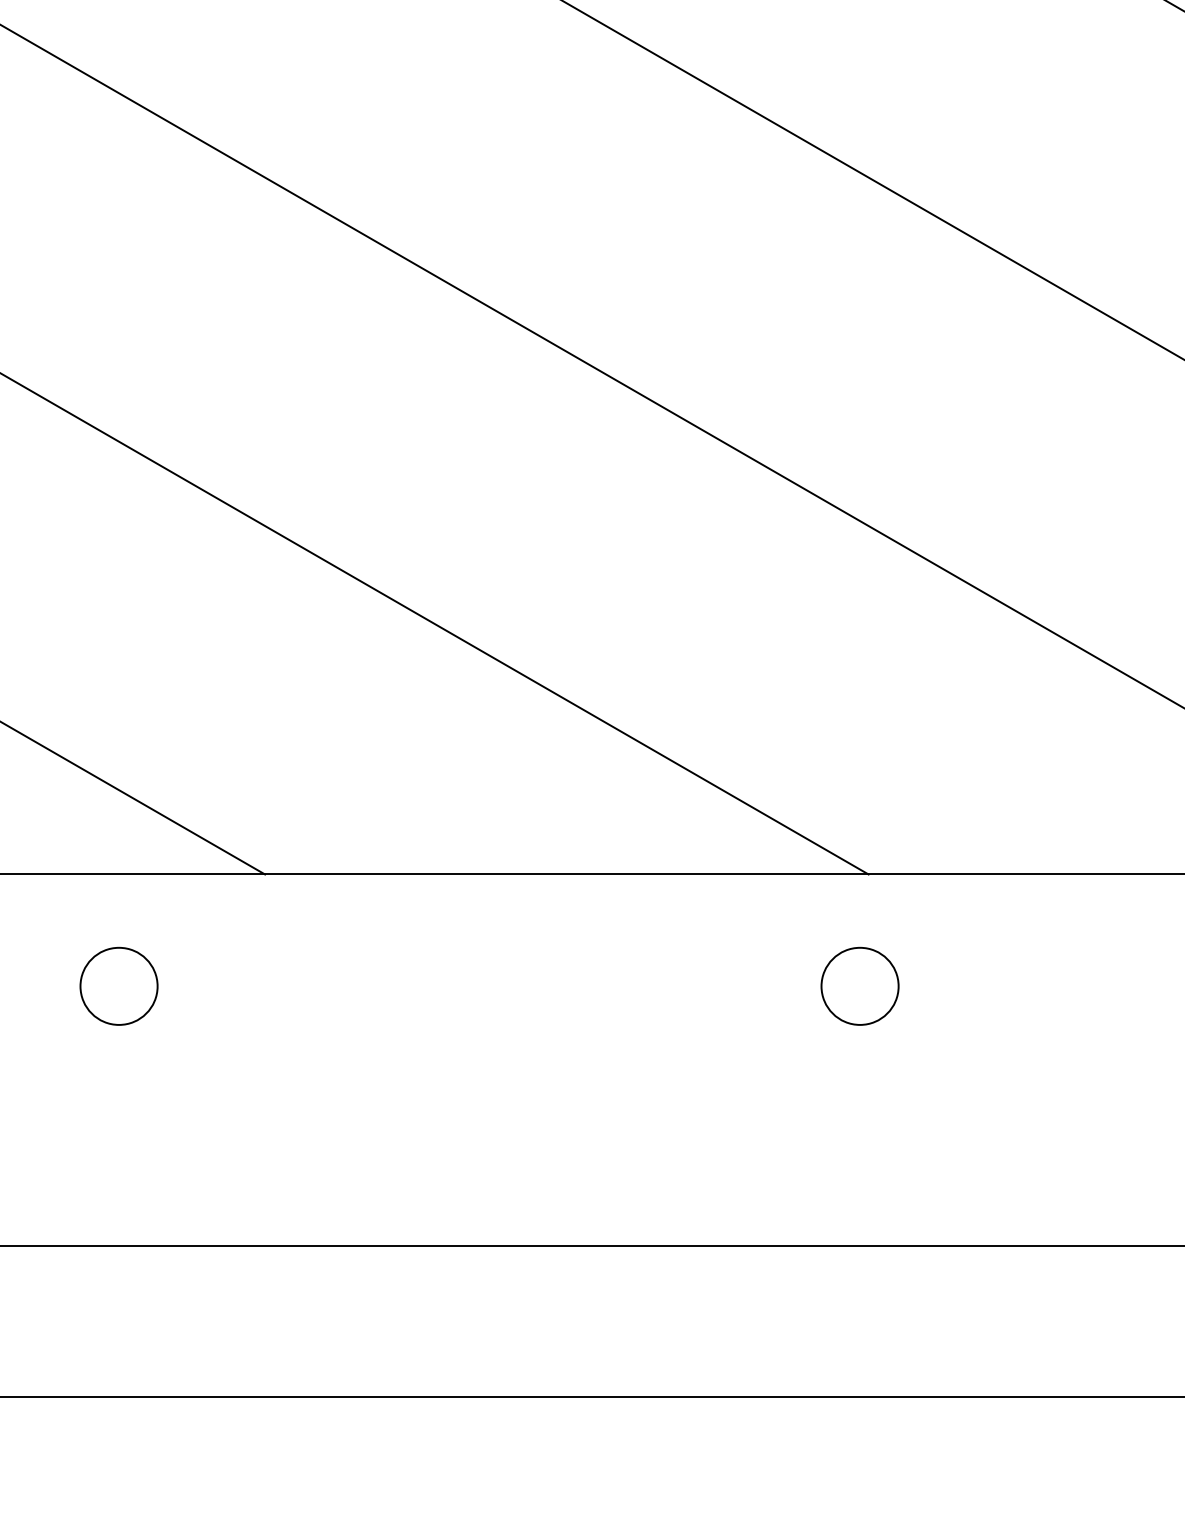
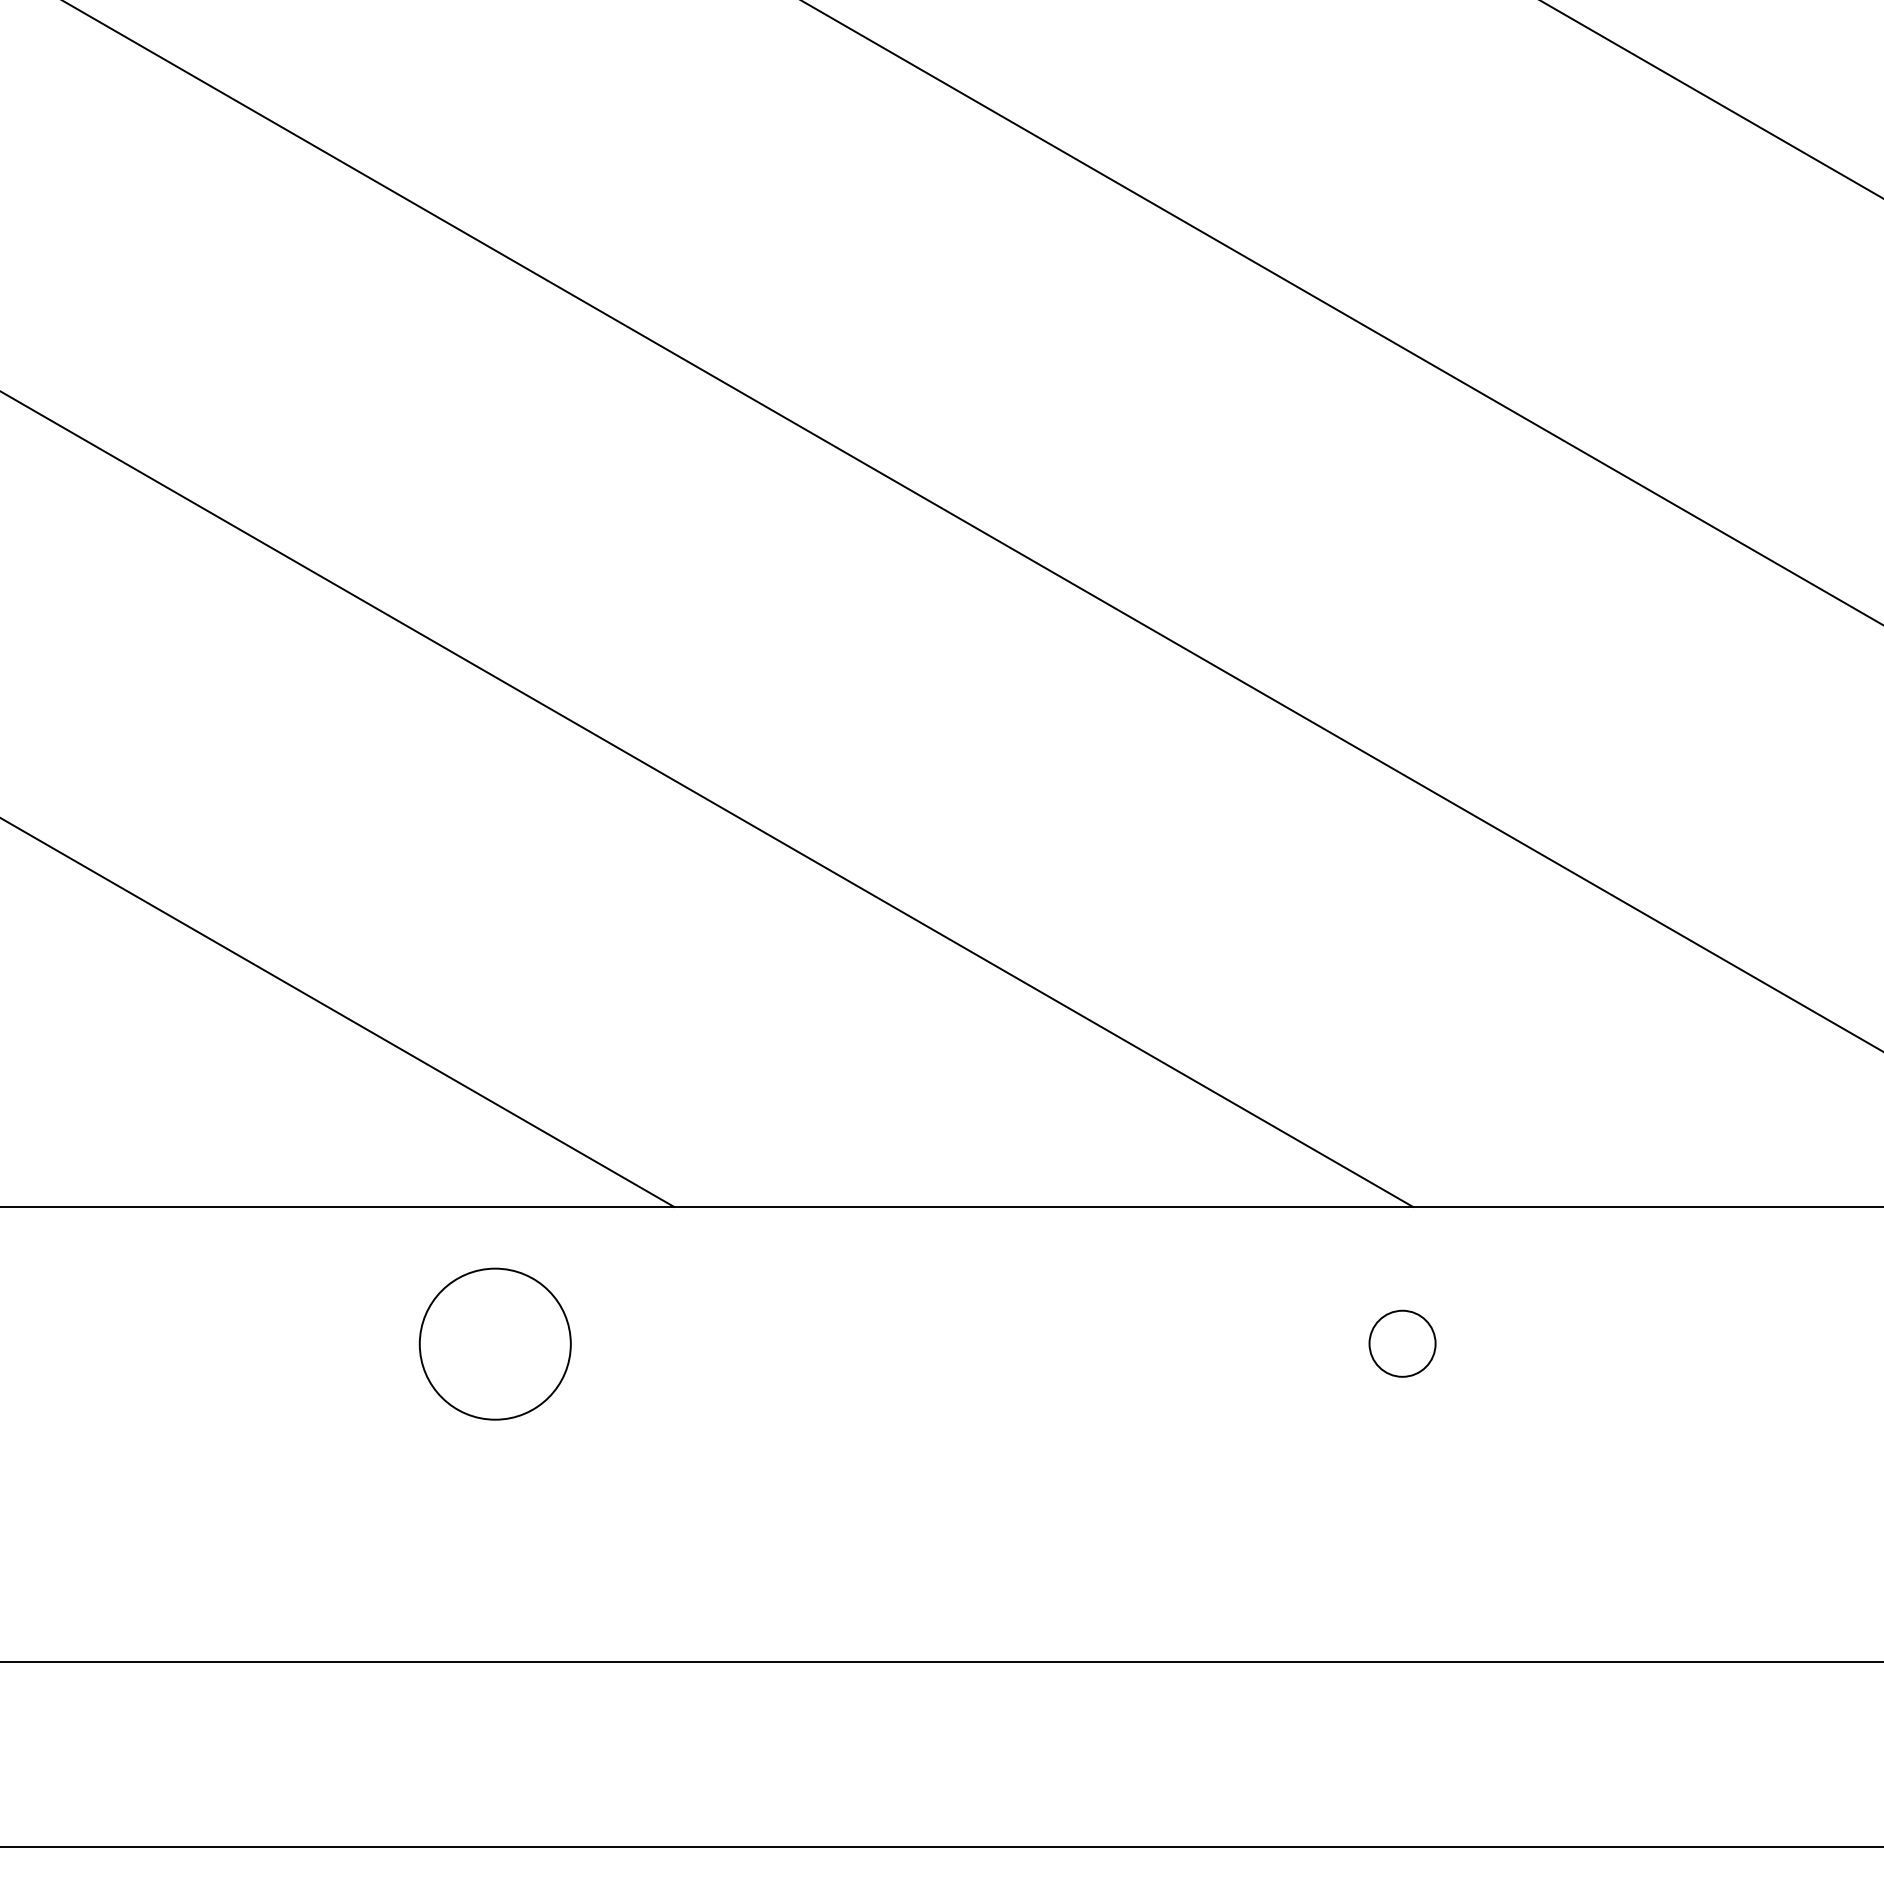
circle: (119, 986) -> (495, 1343), size x1.6
circle: (859, 986) -> (1402, 1343), size x0.7

